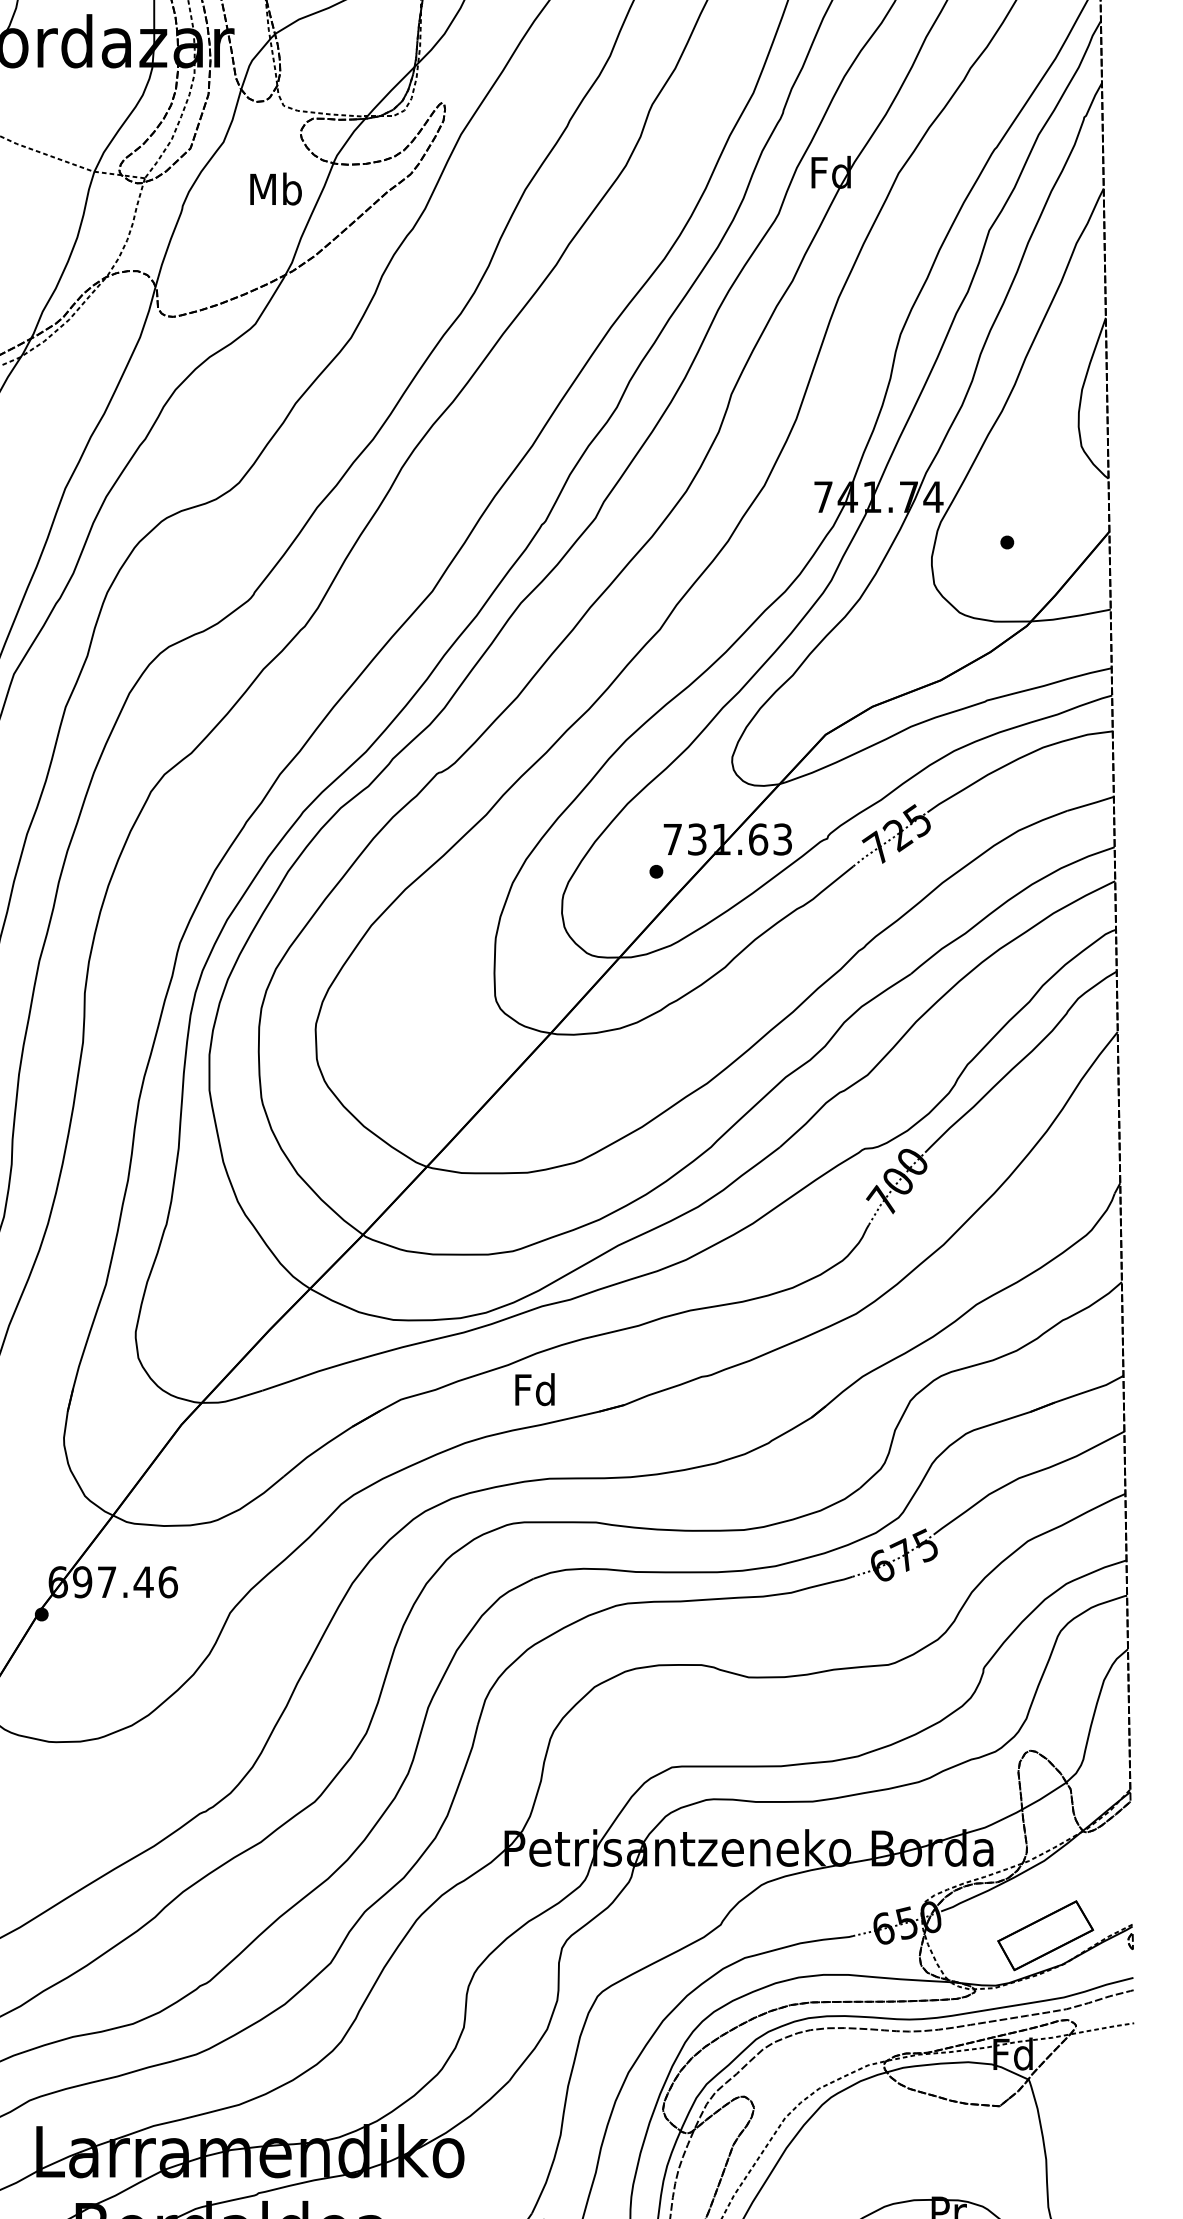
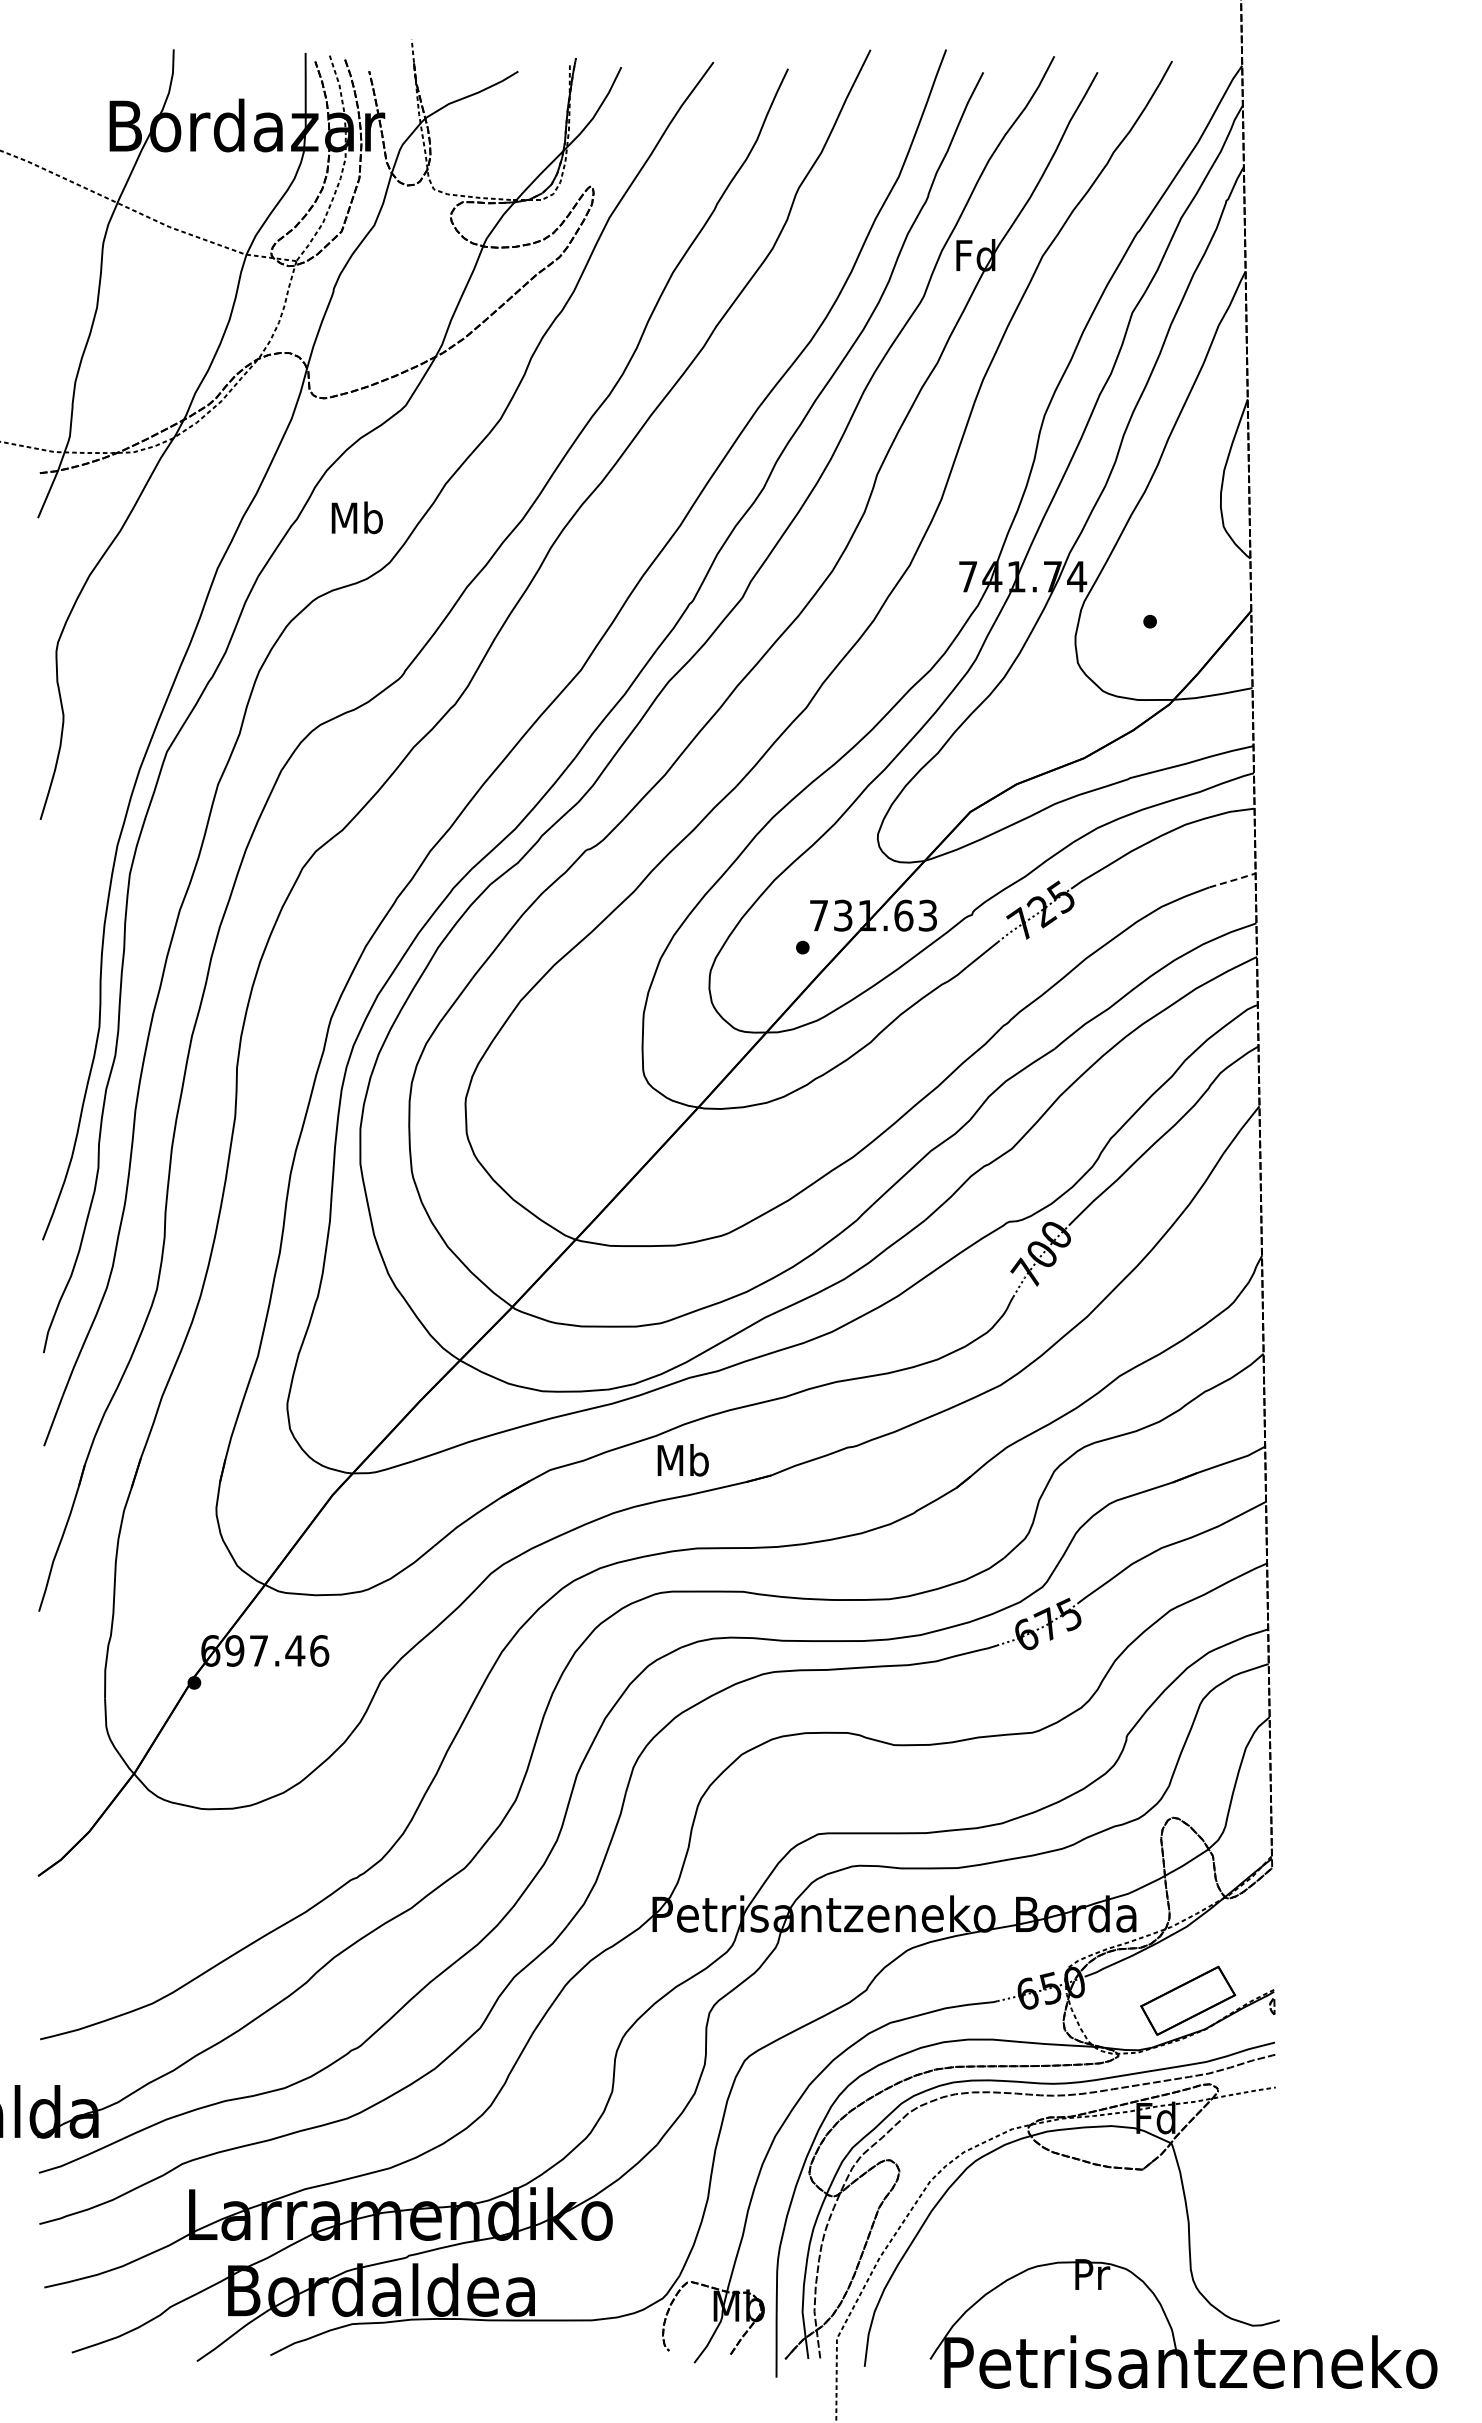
text: (275, 188) -> (356, 517), moved
line: (1091, 803) -> (1233, 880), solid -> dashed
text: (534, 1389) -> (682, 1460), Fd -> Mb

